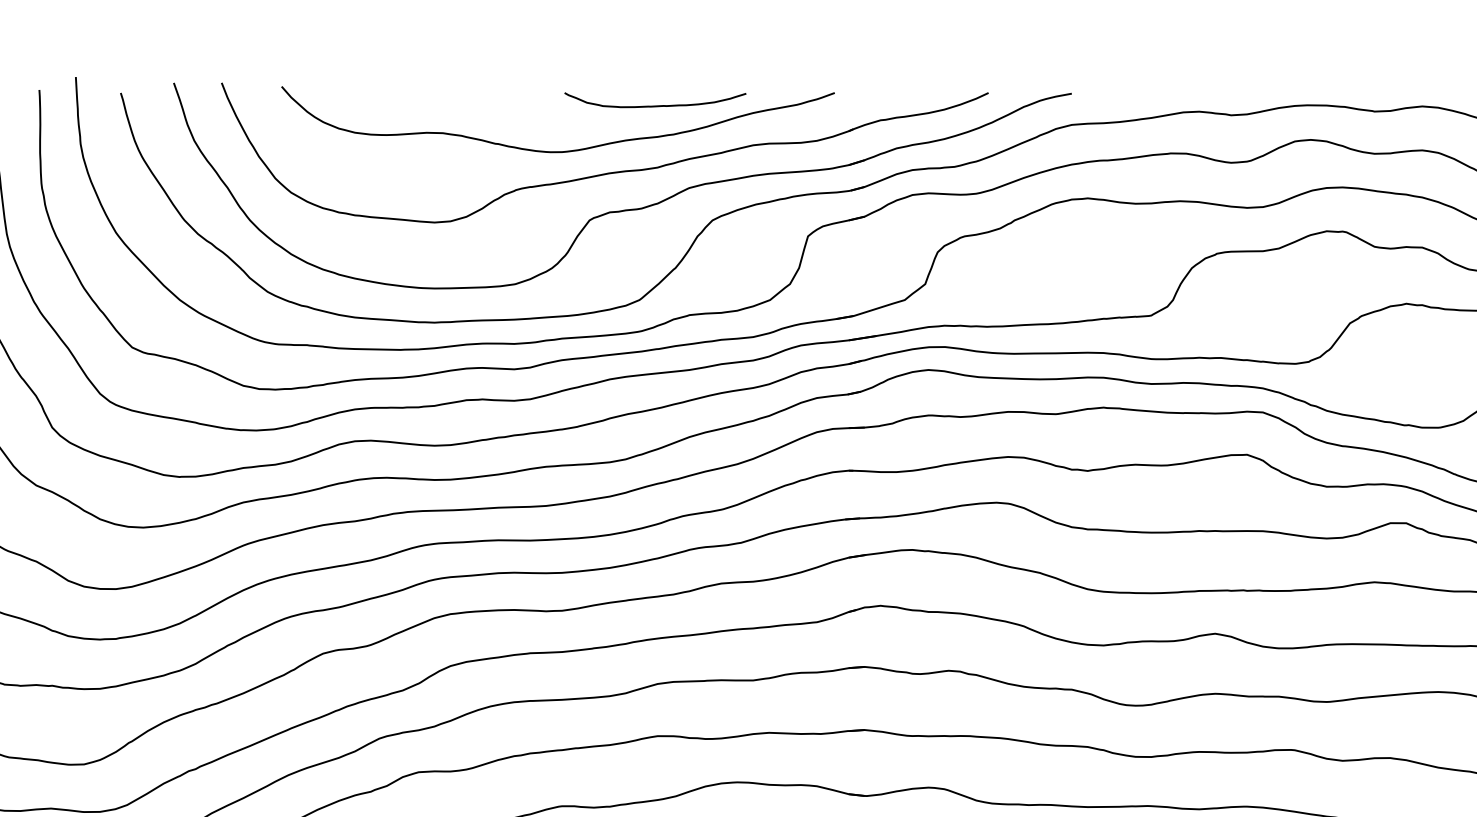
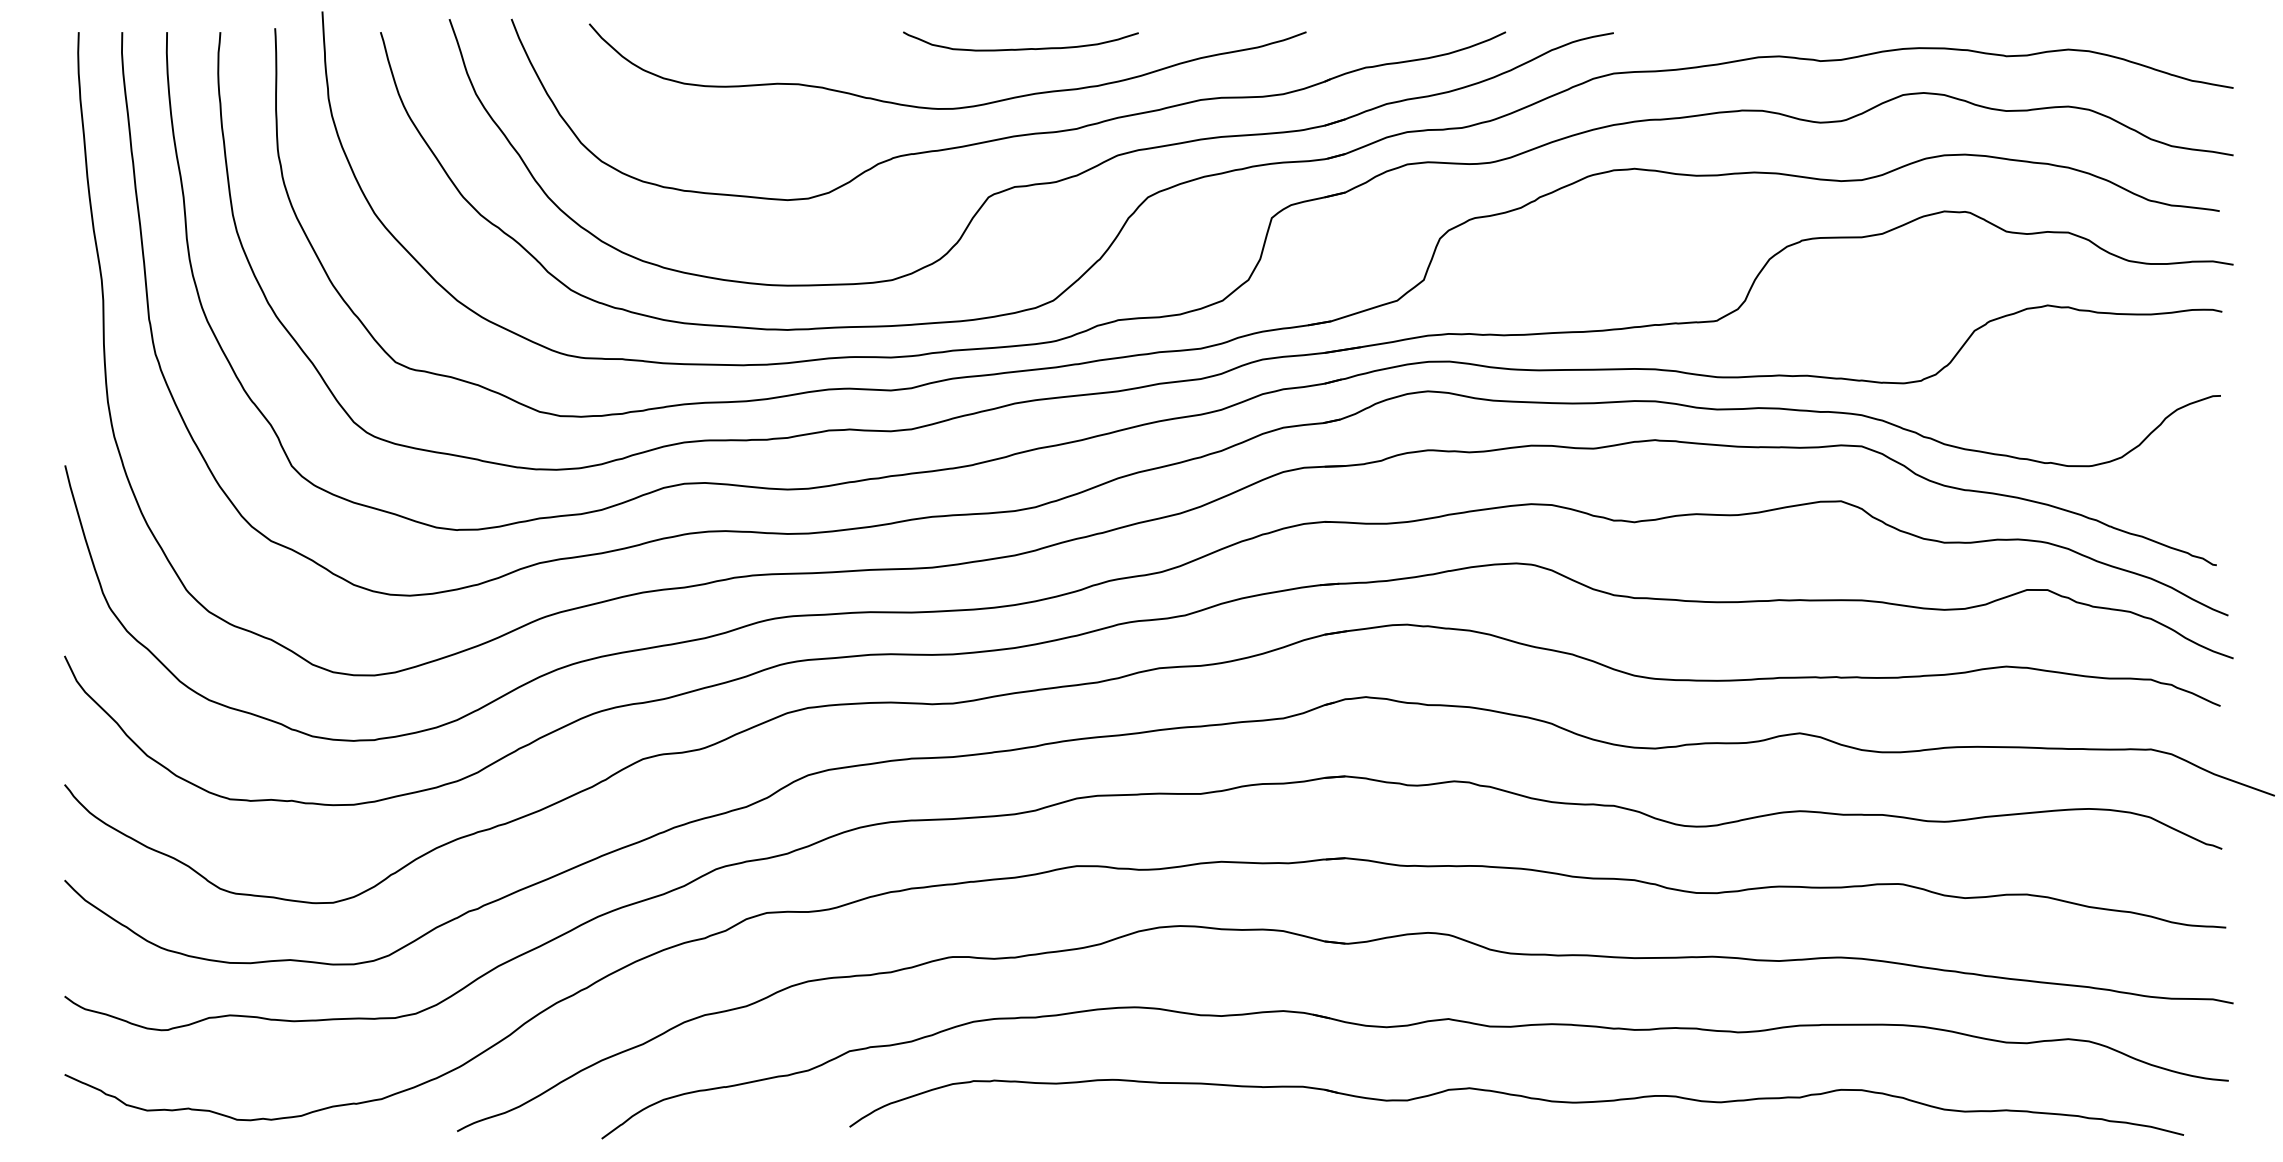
curve: (655, 105) -> (1020, 48), moved

